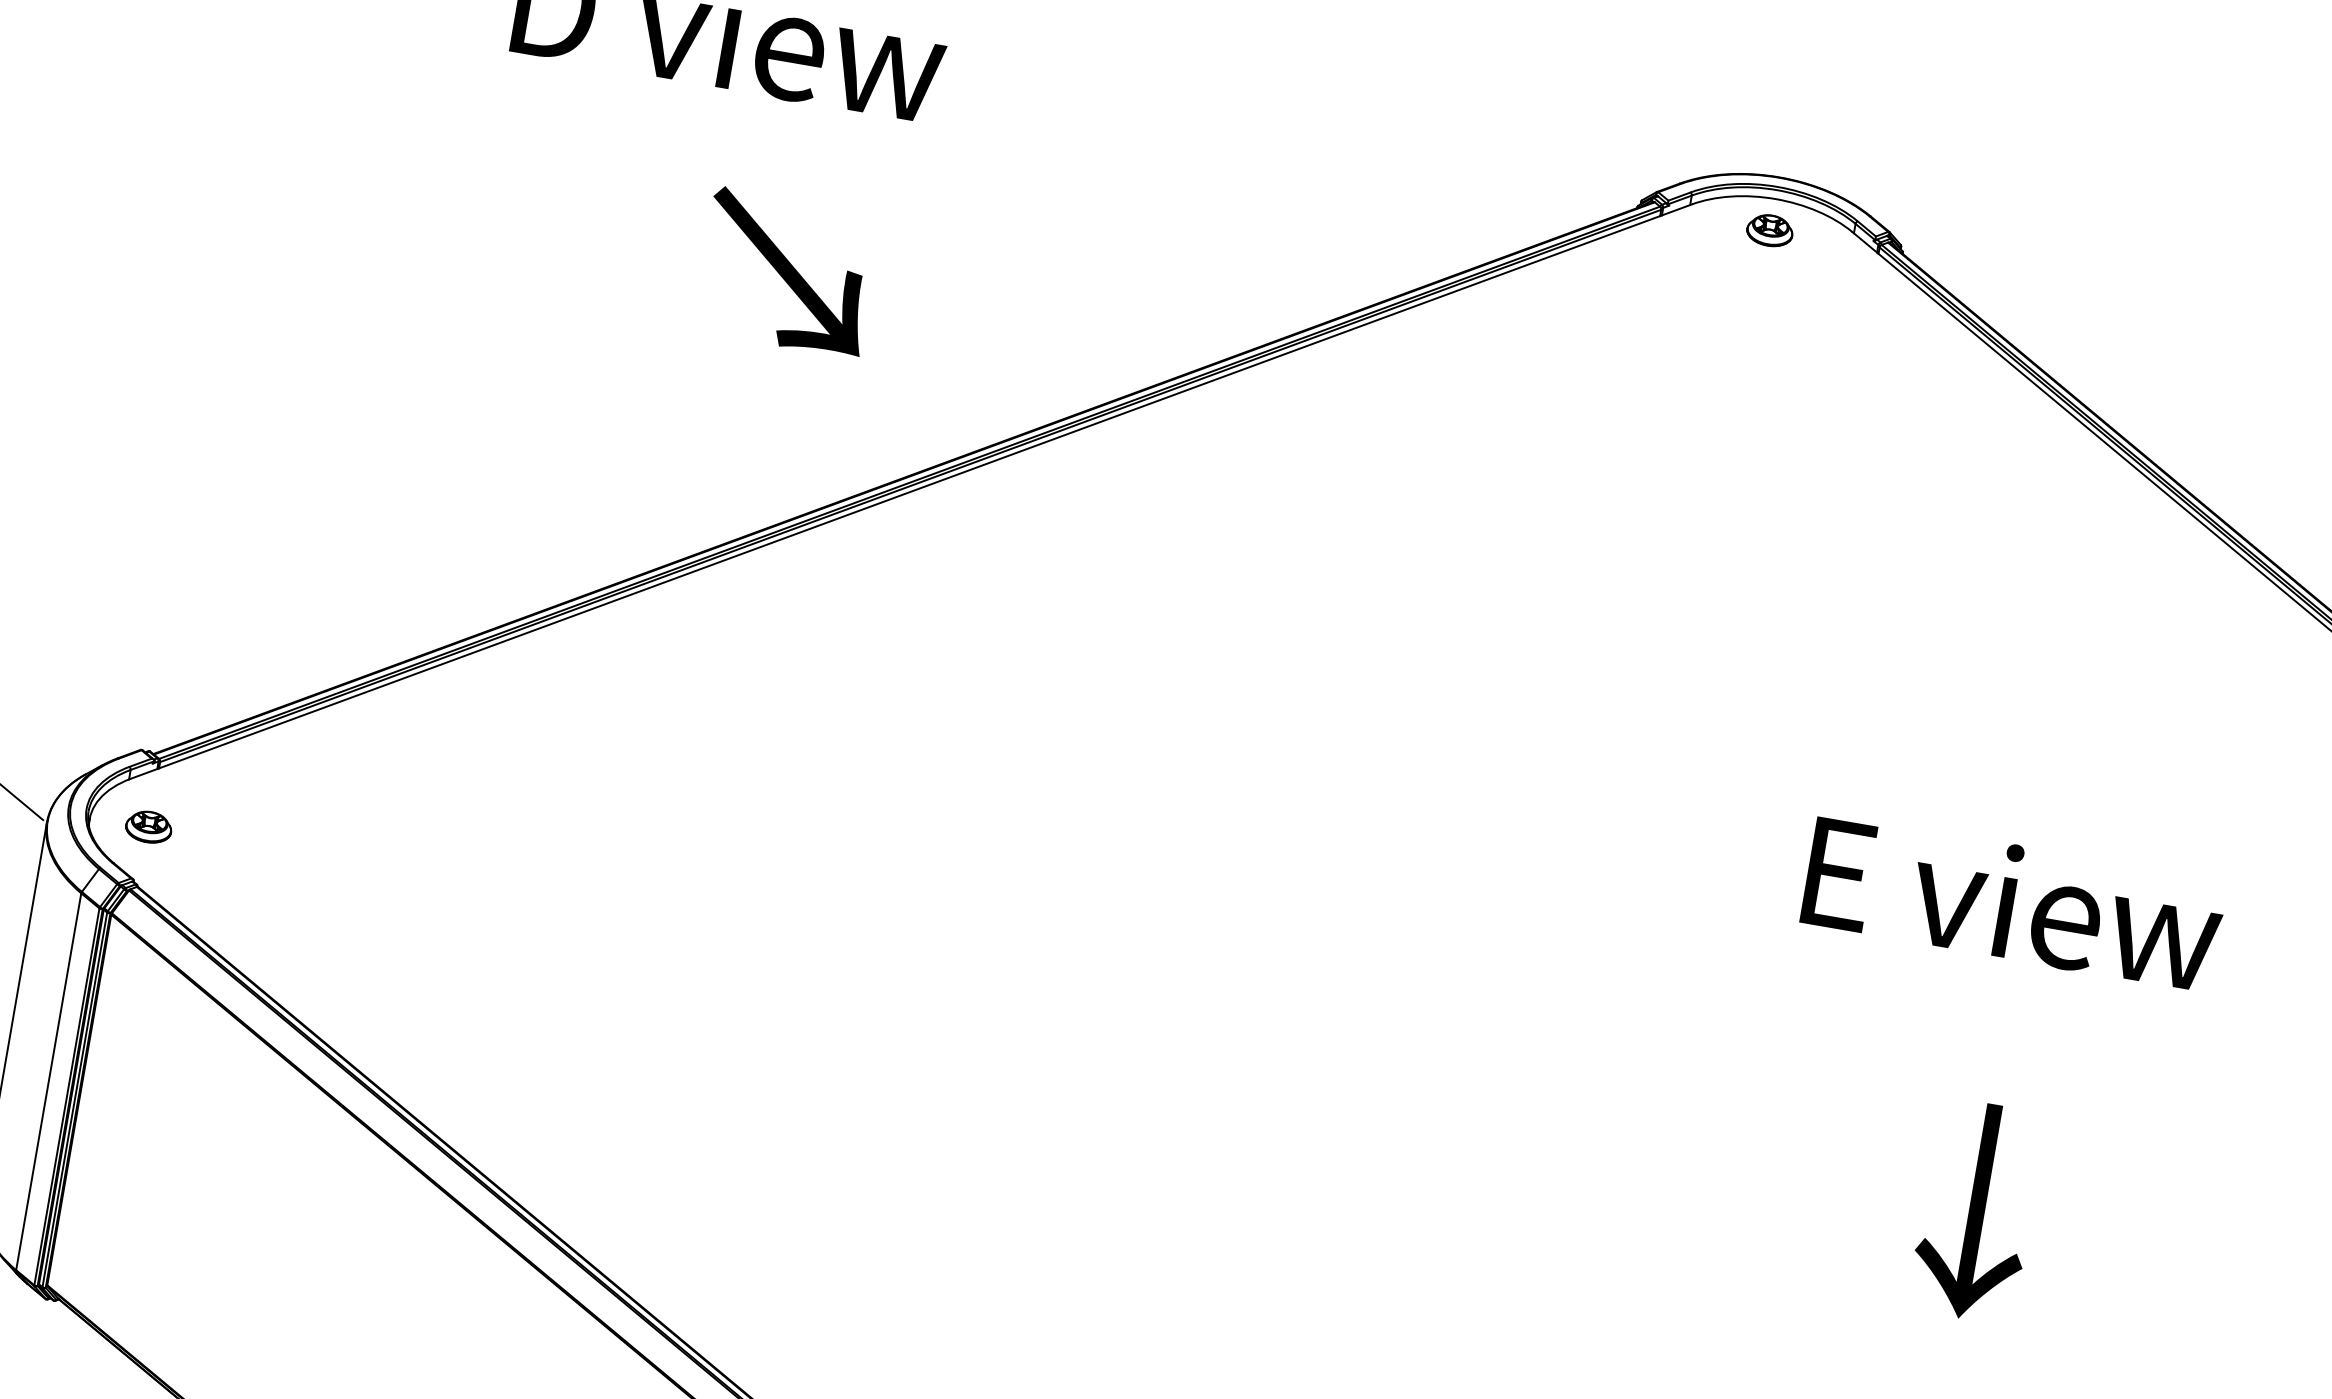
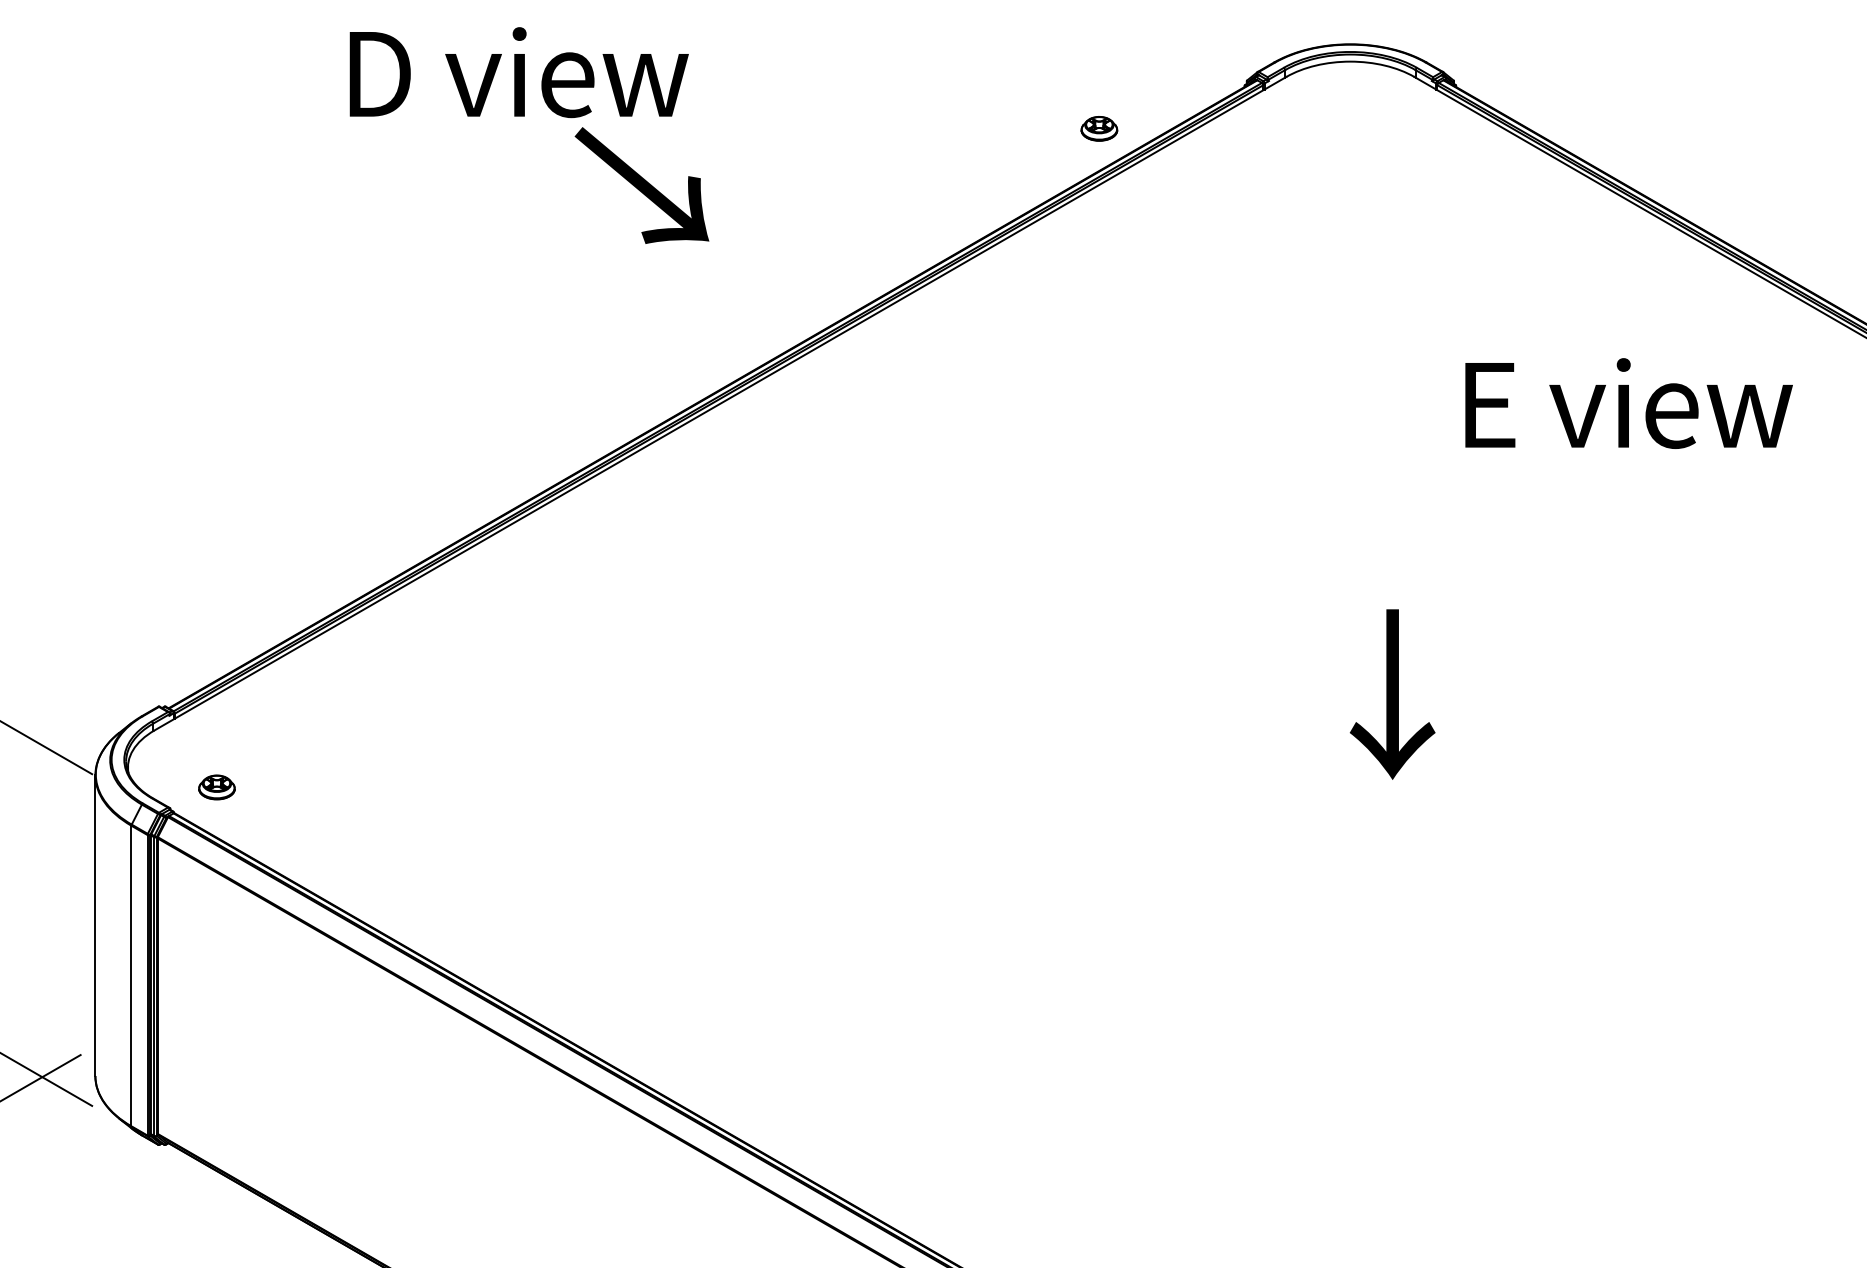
part: (1770, 230) -> (1099, 128), moved
text: (786, 272) -> (641, 185), moved
part: (148, 827) -> (216, 787), moved
text: (2013, 902) -> (1628, 403), moved
text: (1976, 1211) -> (1392, 694), moved

